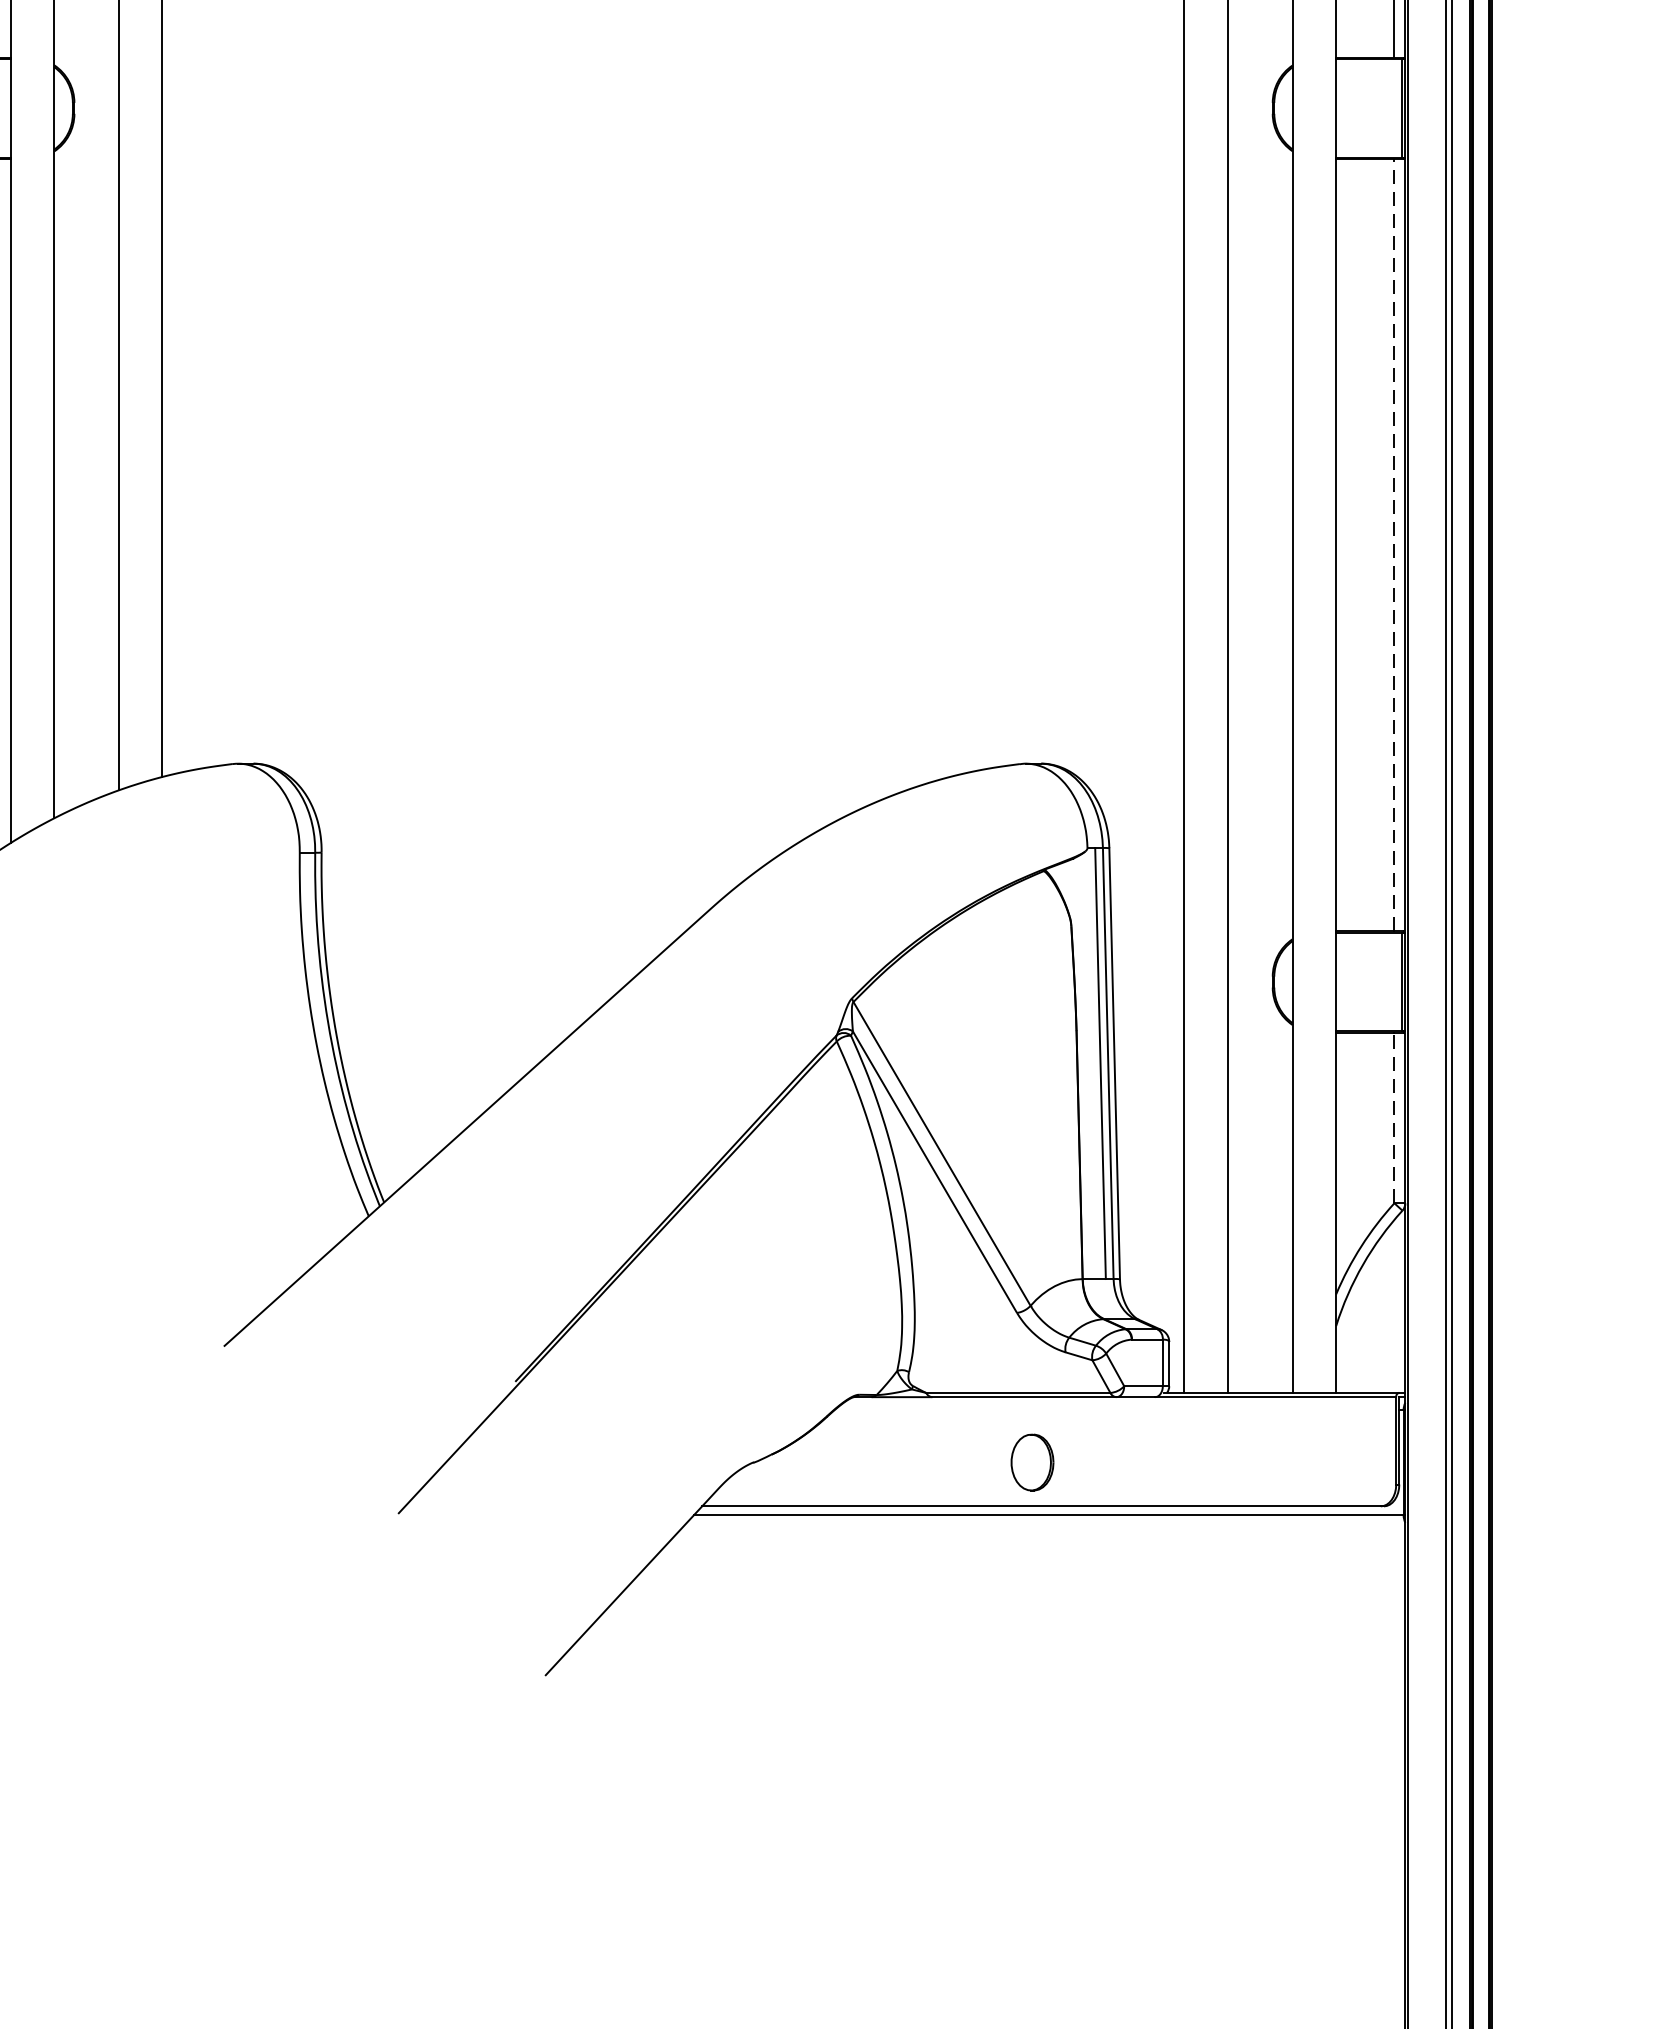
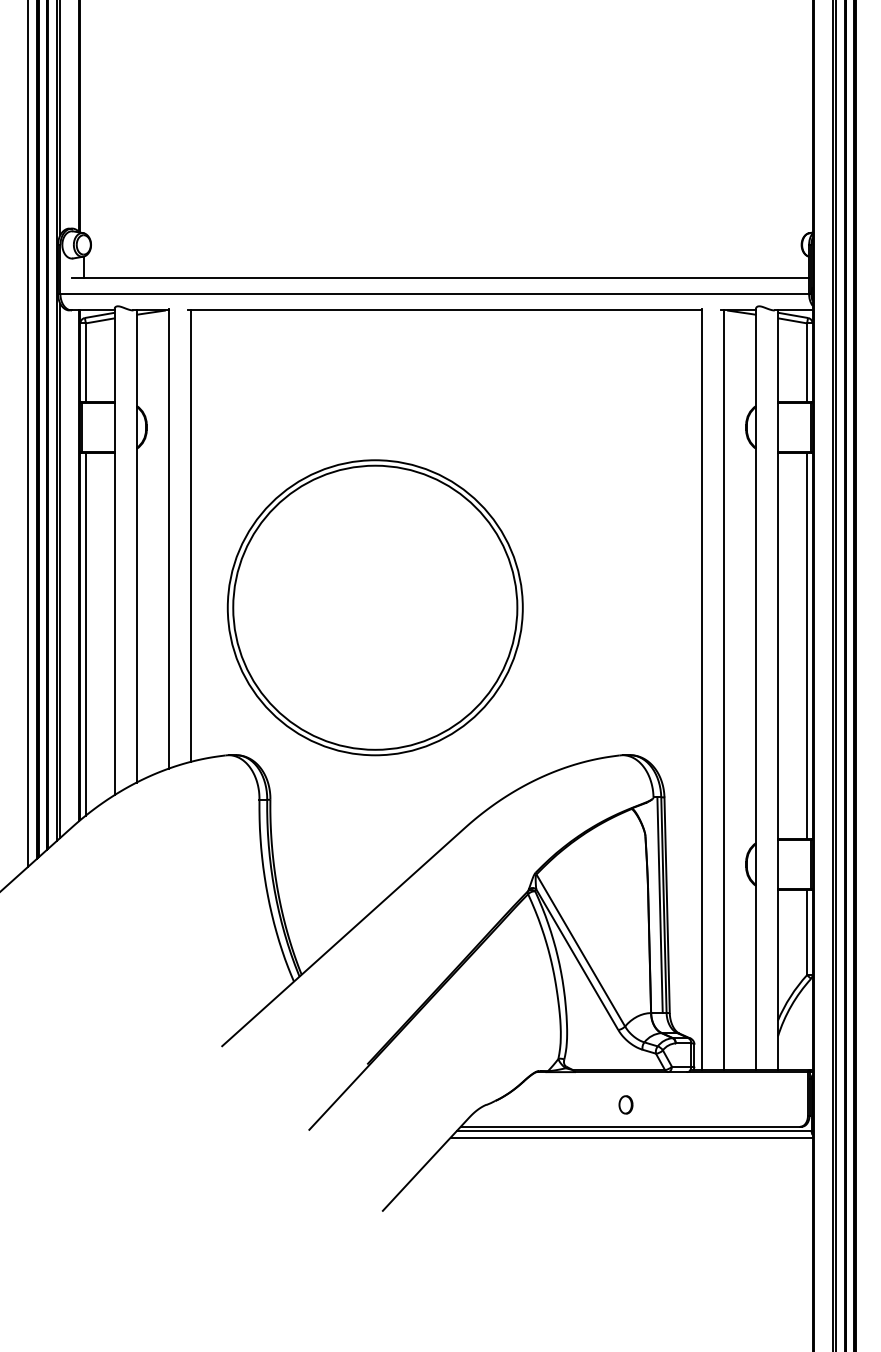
part: (529, 468) -> (374, 607), added
line: (1395, 544) -> (807, 645), dashed -> solid
line: (1395, 1118) -> (807, 932), dashed -> solid
part: (1031, 1461) -> (625, 1104), size x0.62
line: (1043, 1527) -> (631, 1137), added

